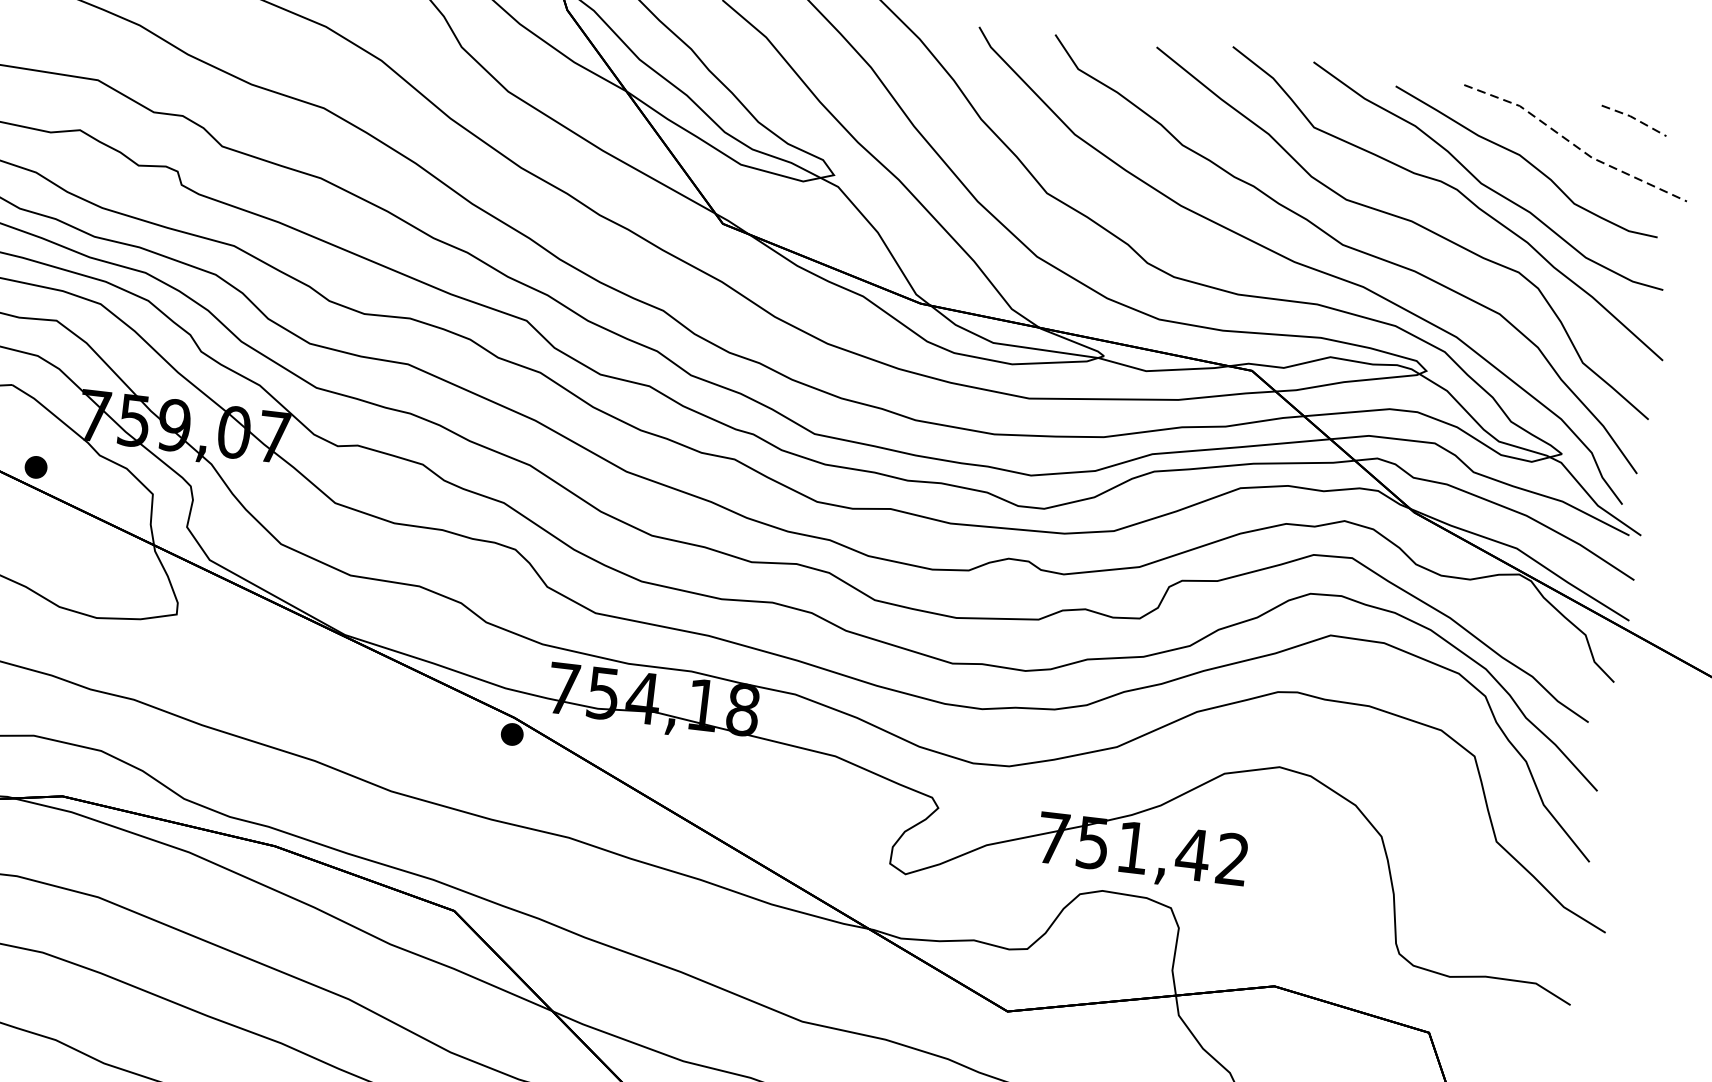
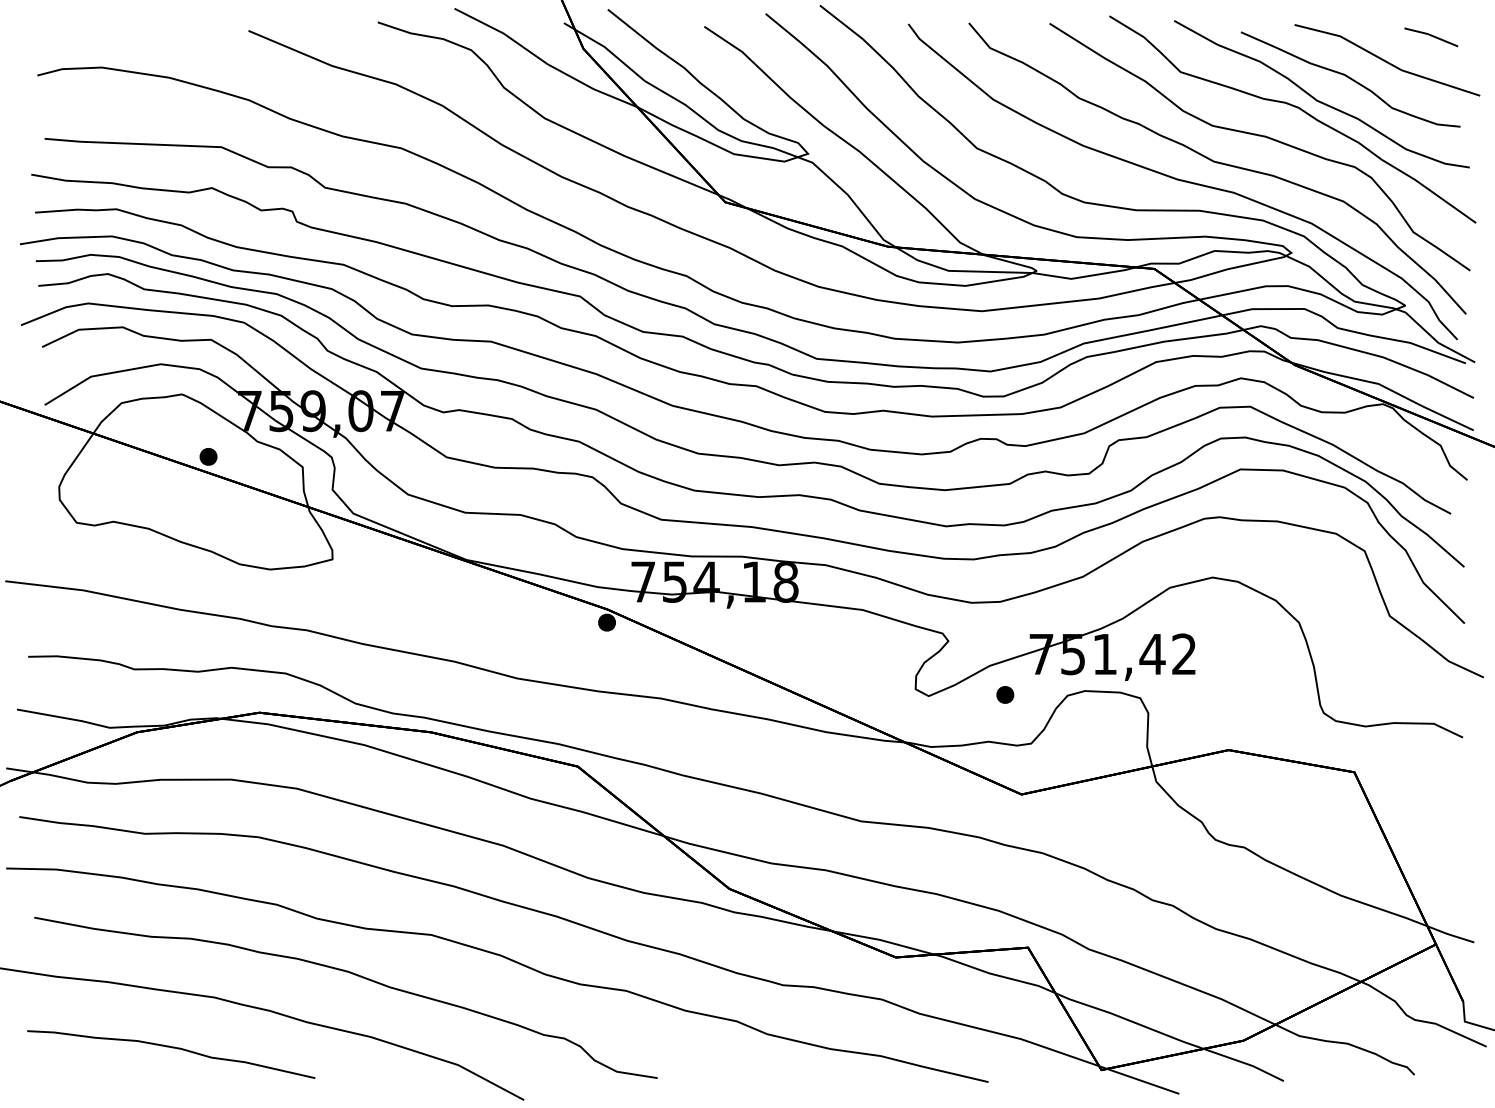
line: (1634, 118) -> (1431, 35), dashed -> solid
line: (1575, 145) -> (1387, 62), dashed -> solid
part: (1002, 883) -> (1005, 694), added

